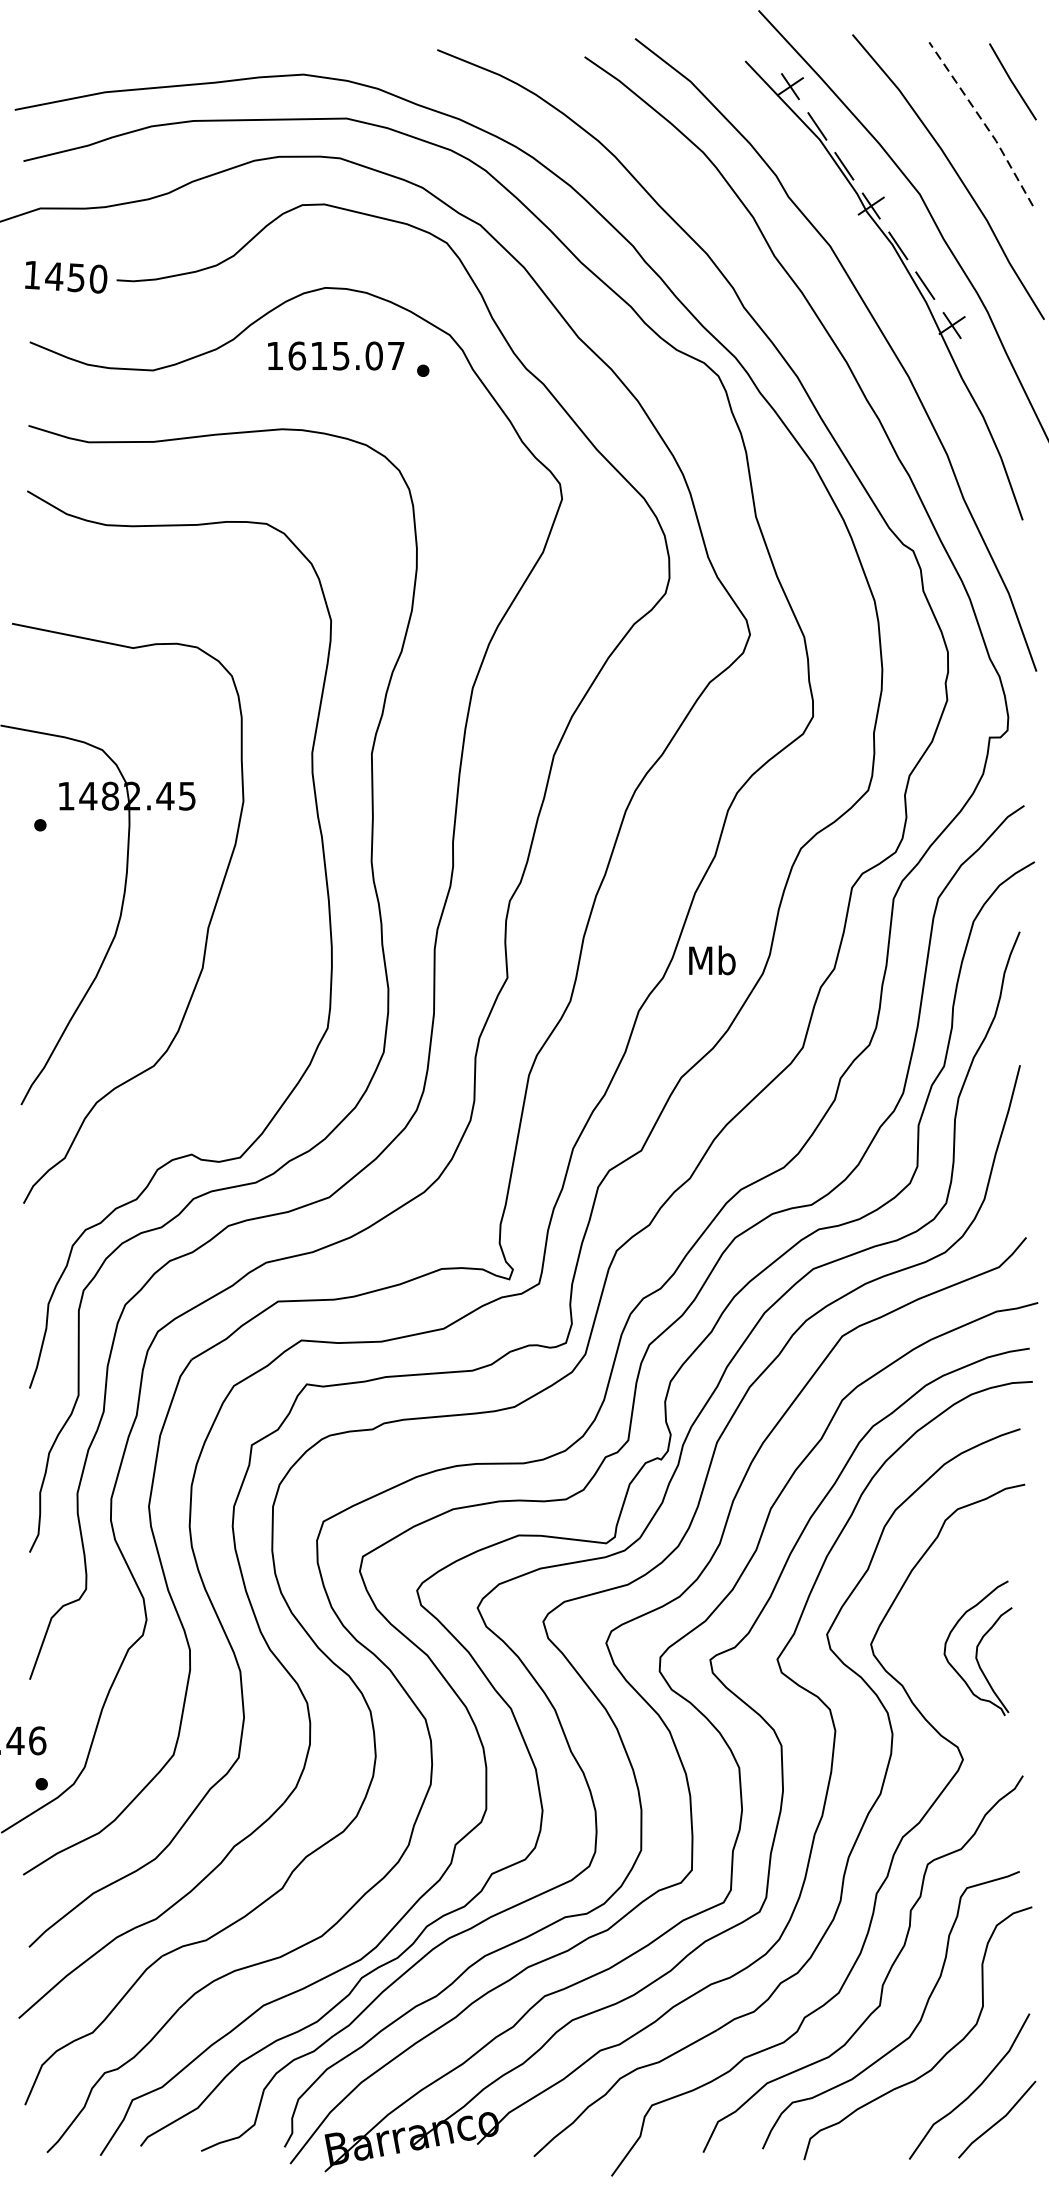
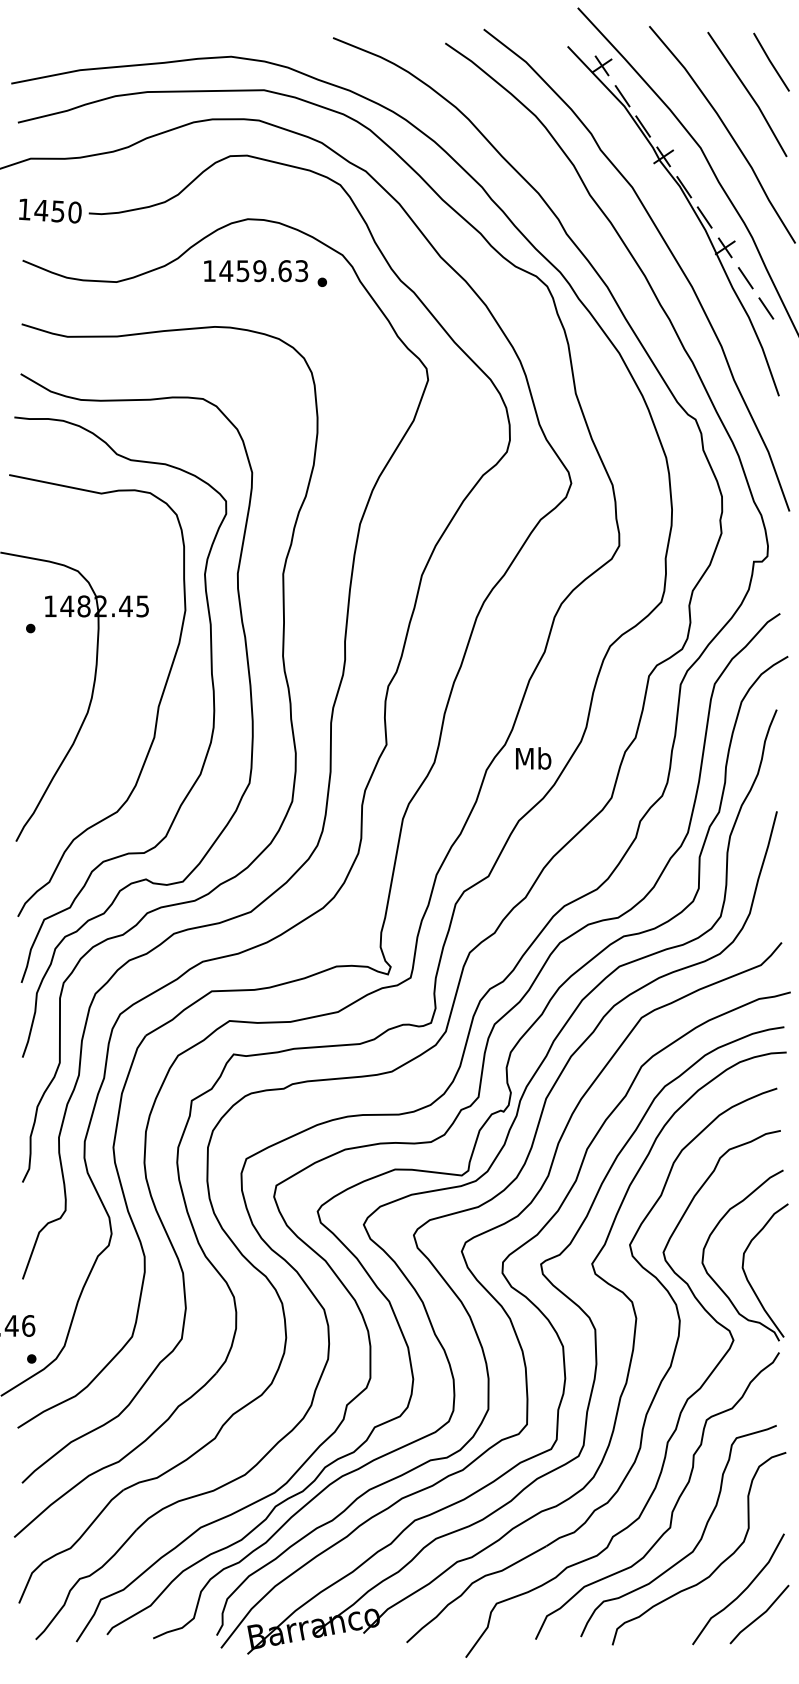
line: (983, 122) -> (749, 93), dashed -> solid
text: (345, 356) -> (263, 271), 1615.07 -> 1459.63
line: (978, 365) -> (745, 278), added
line: (1006, 405) -> (766, 308), added
curve: (279, 910) -> (212, 693), added
text: (712, 960) -> (533, 758), moved
part: (977, 1648) -> (744, 1255), size x1.67

